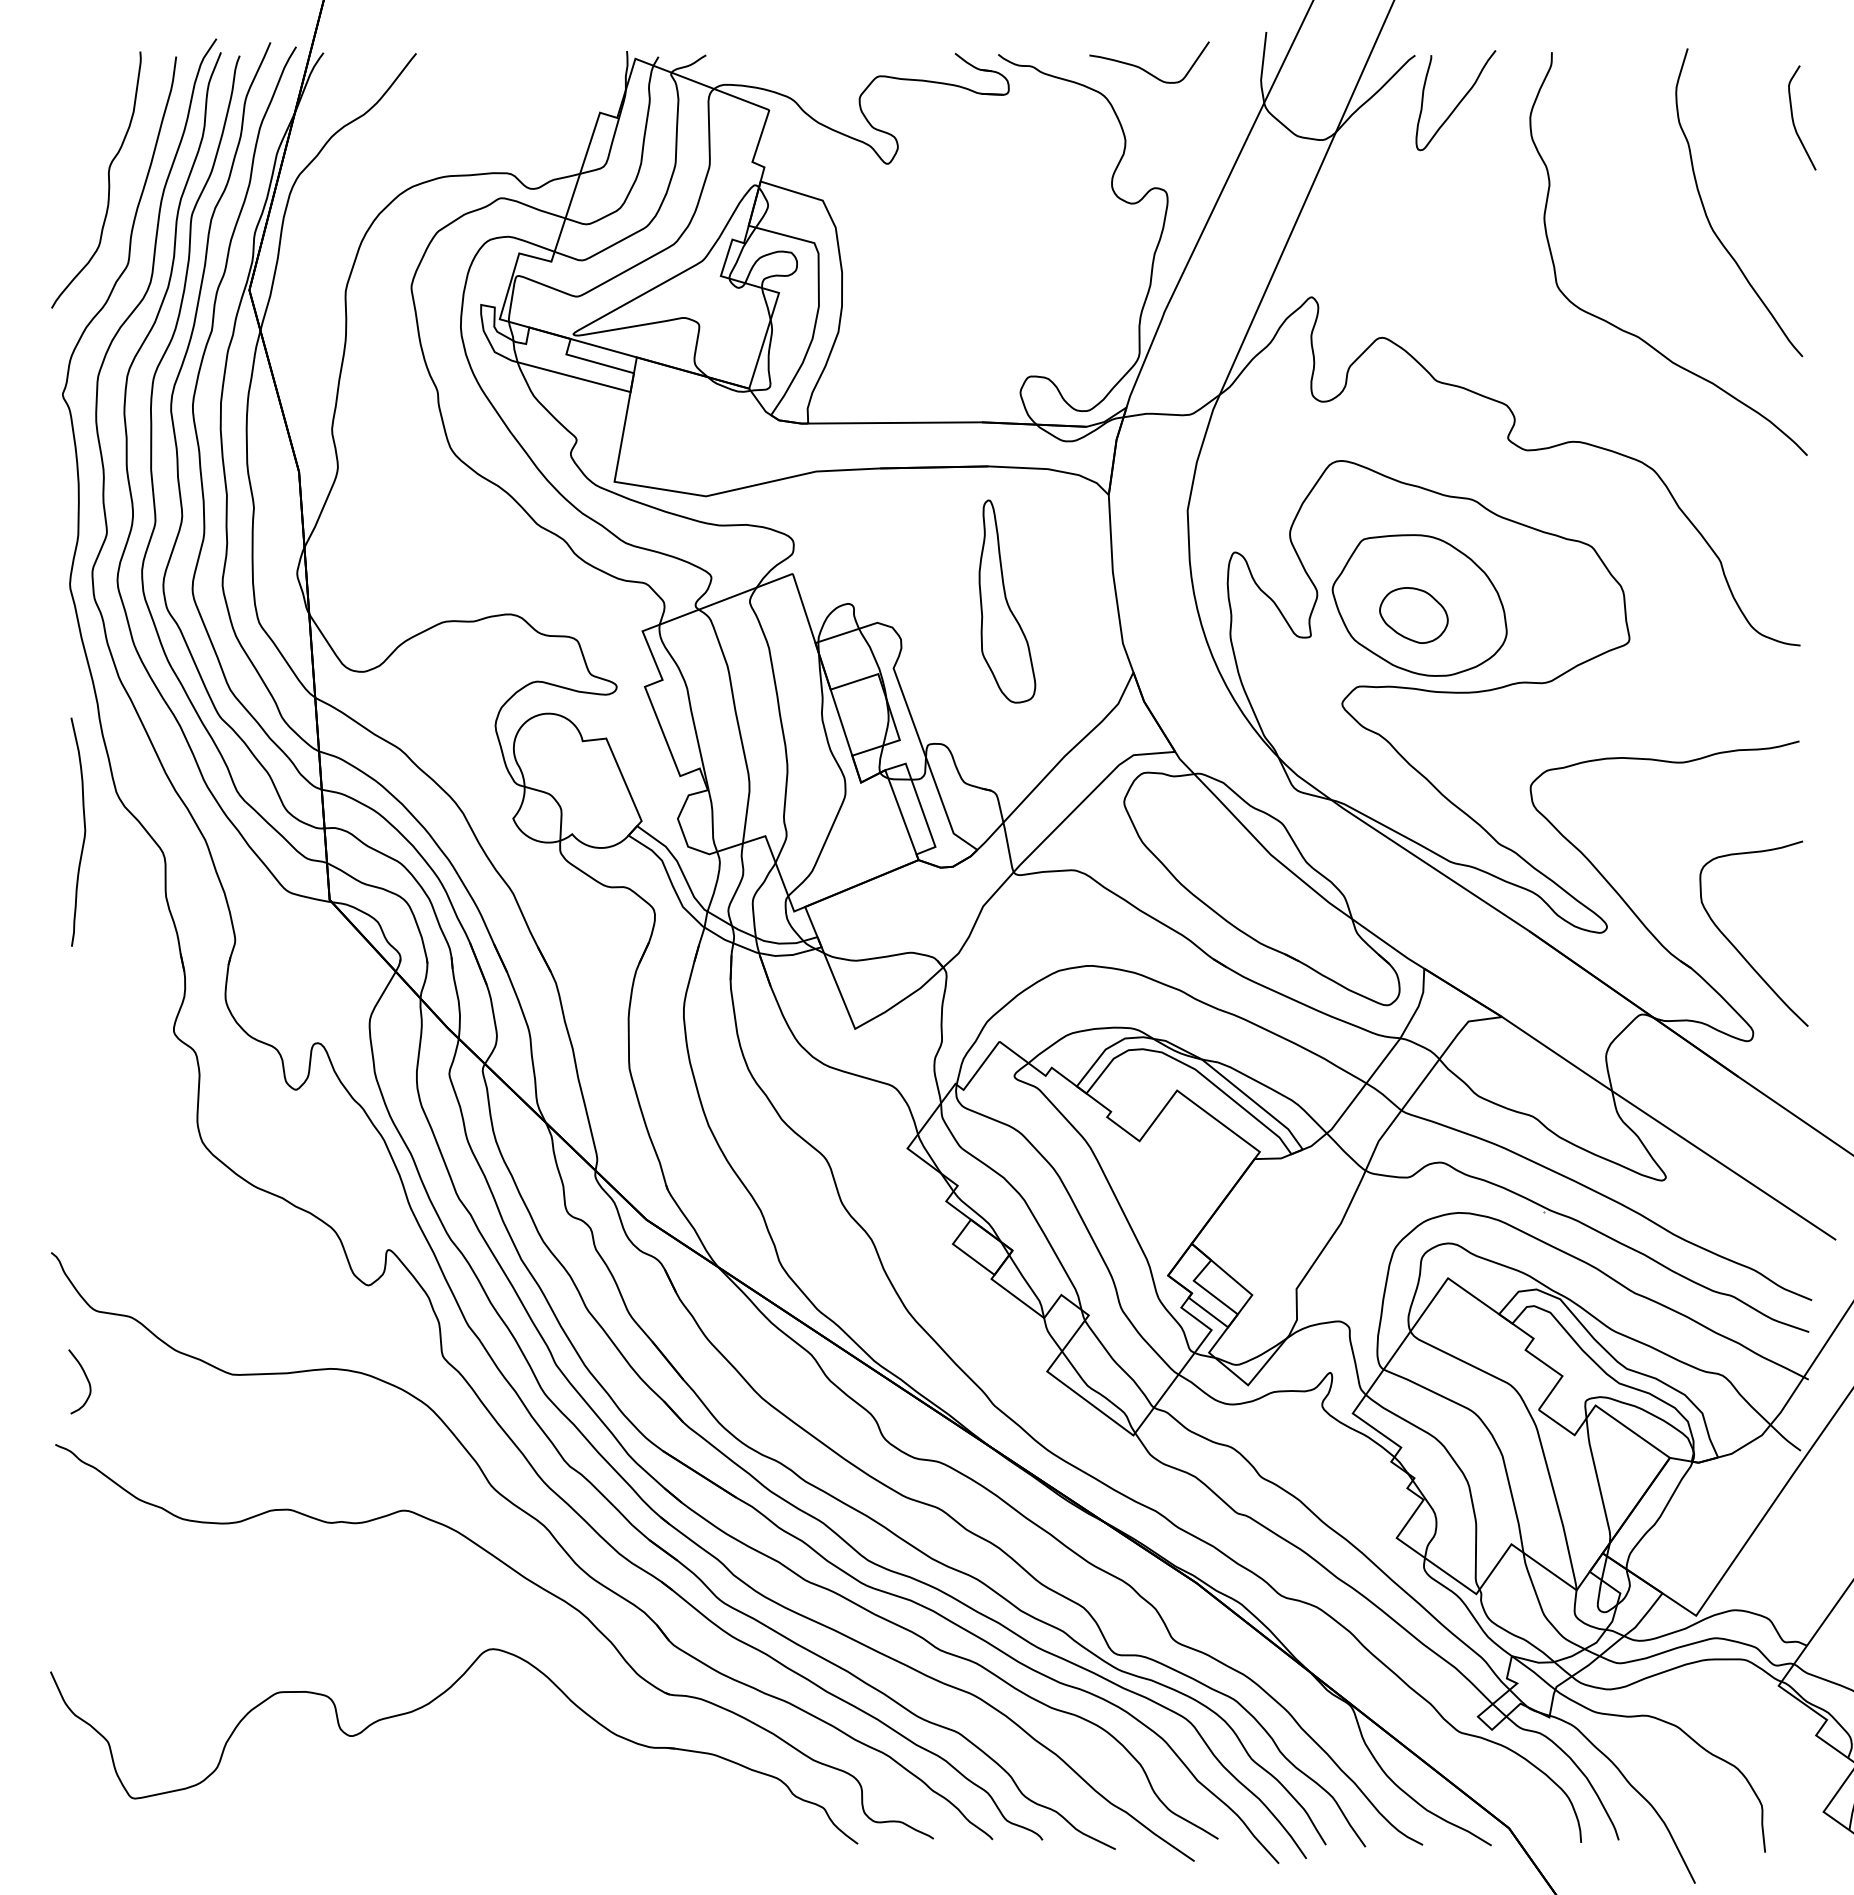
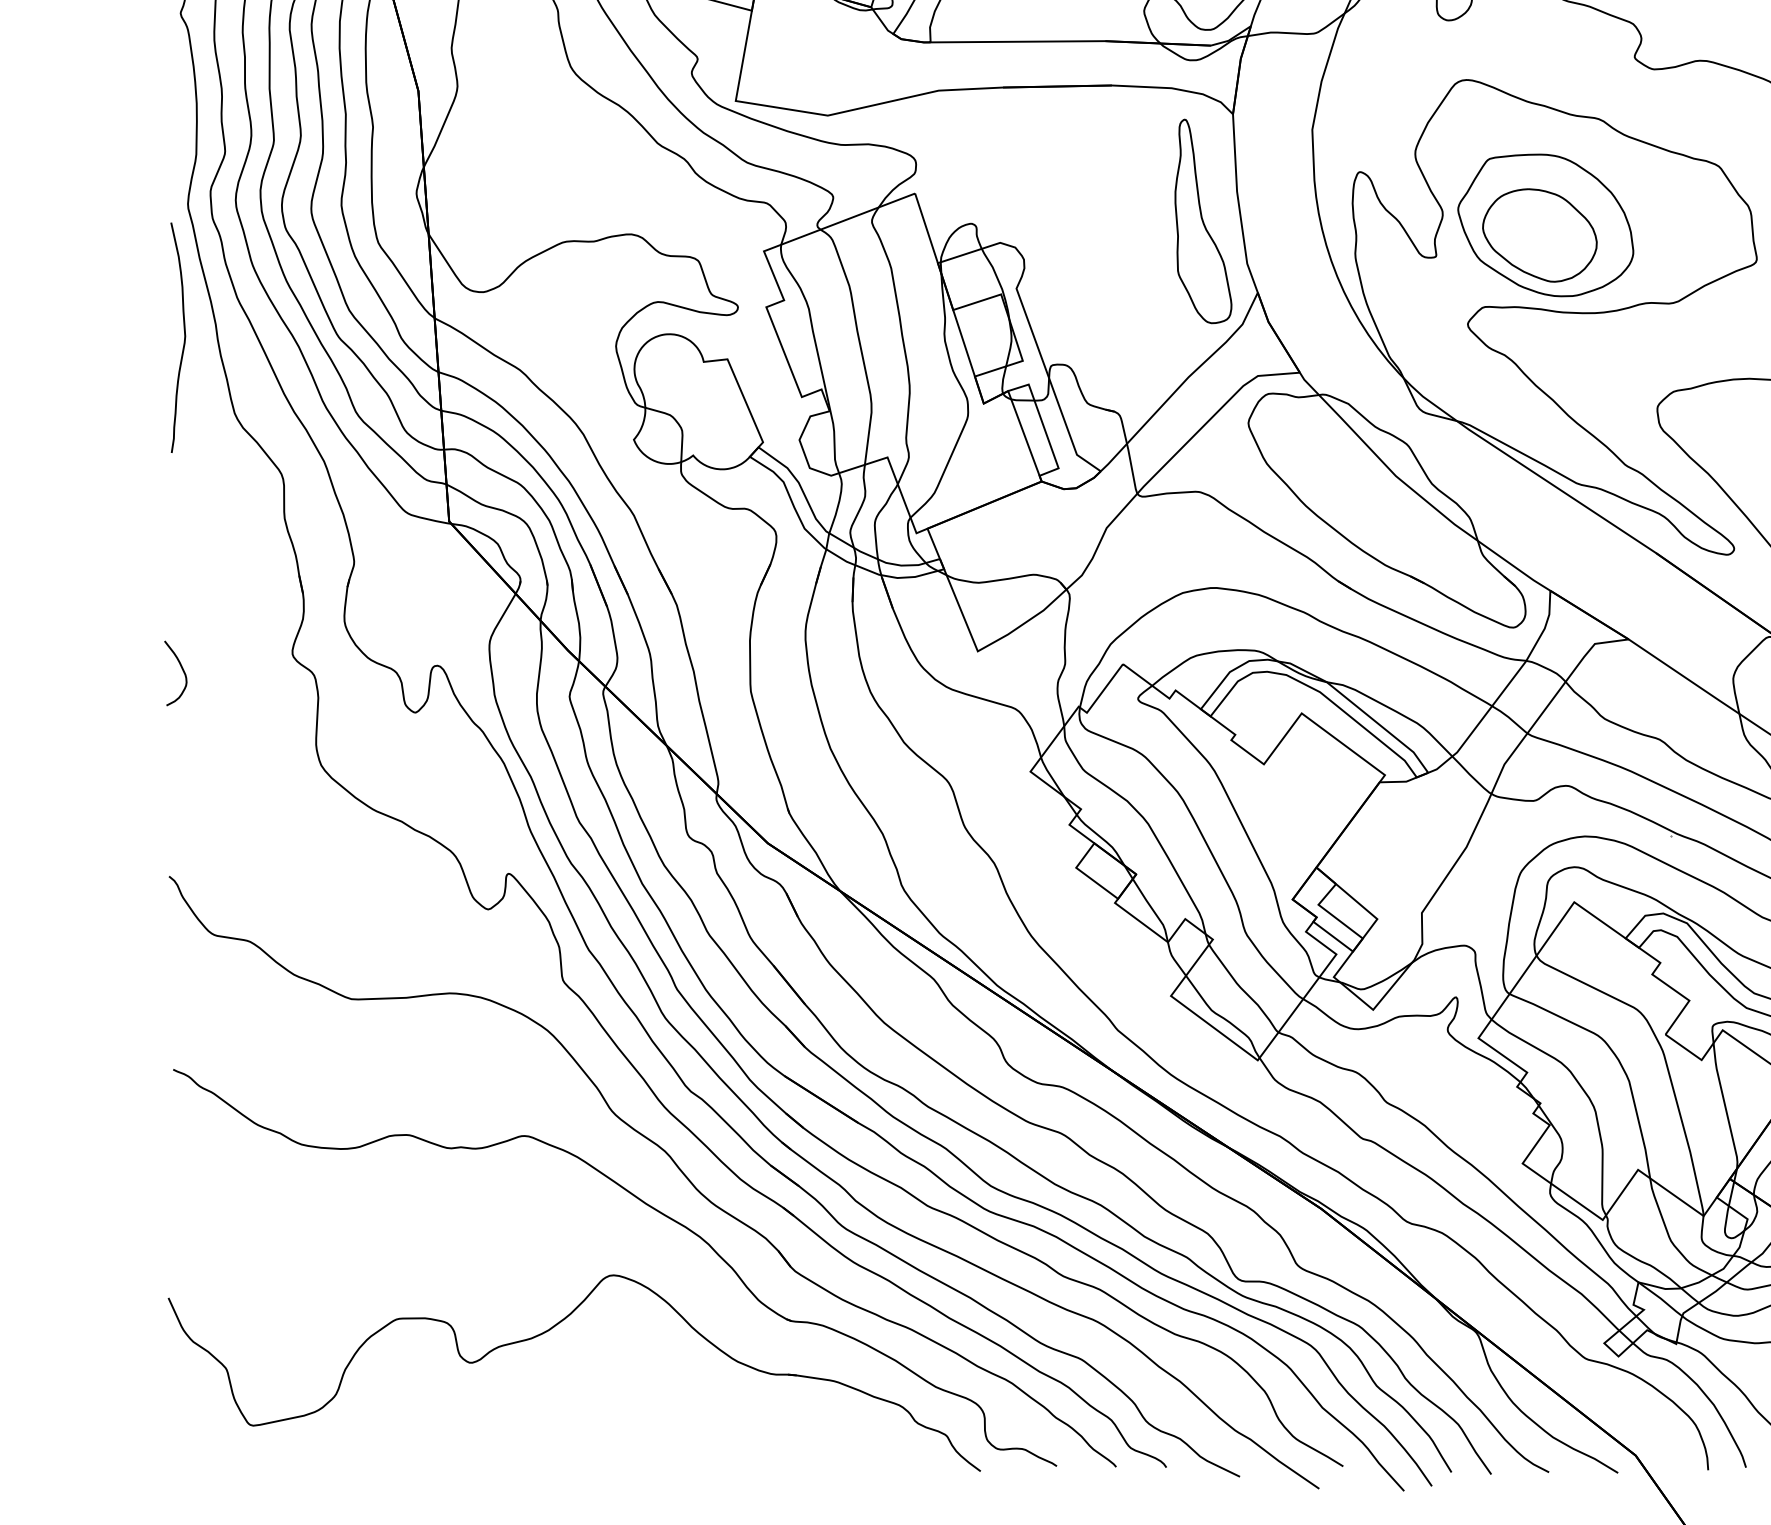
part: (1007, 601) -> (1203, 221), moved
part: (1413, 615) -> (1539, 235), size x1.67
curve: (84, 831) -> (184, 337), moved
curve: (85, 1377) -> (181, 669), moved

